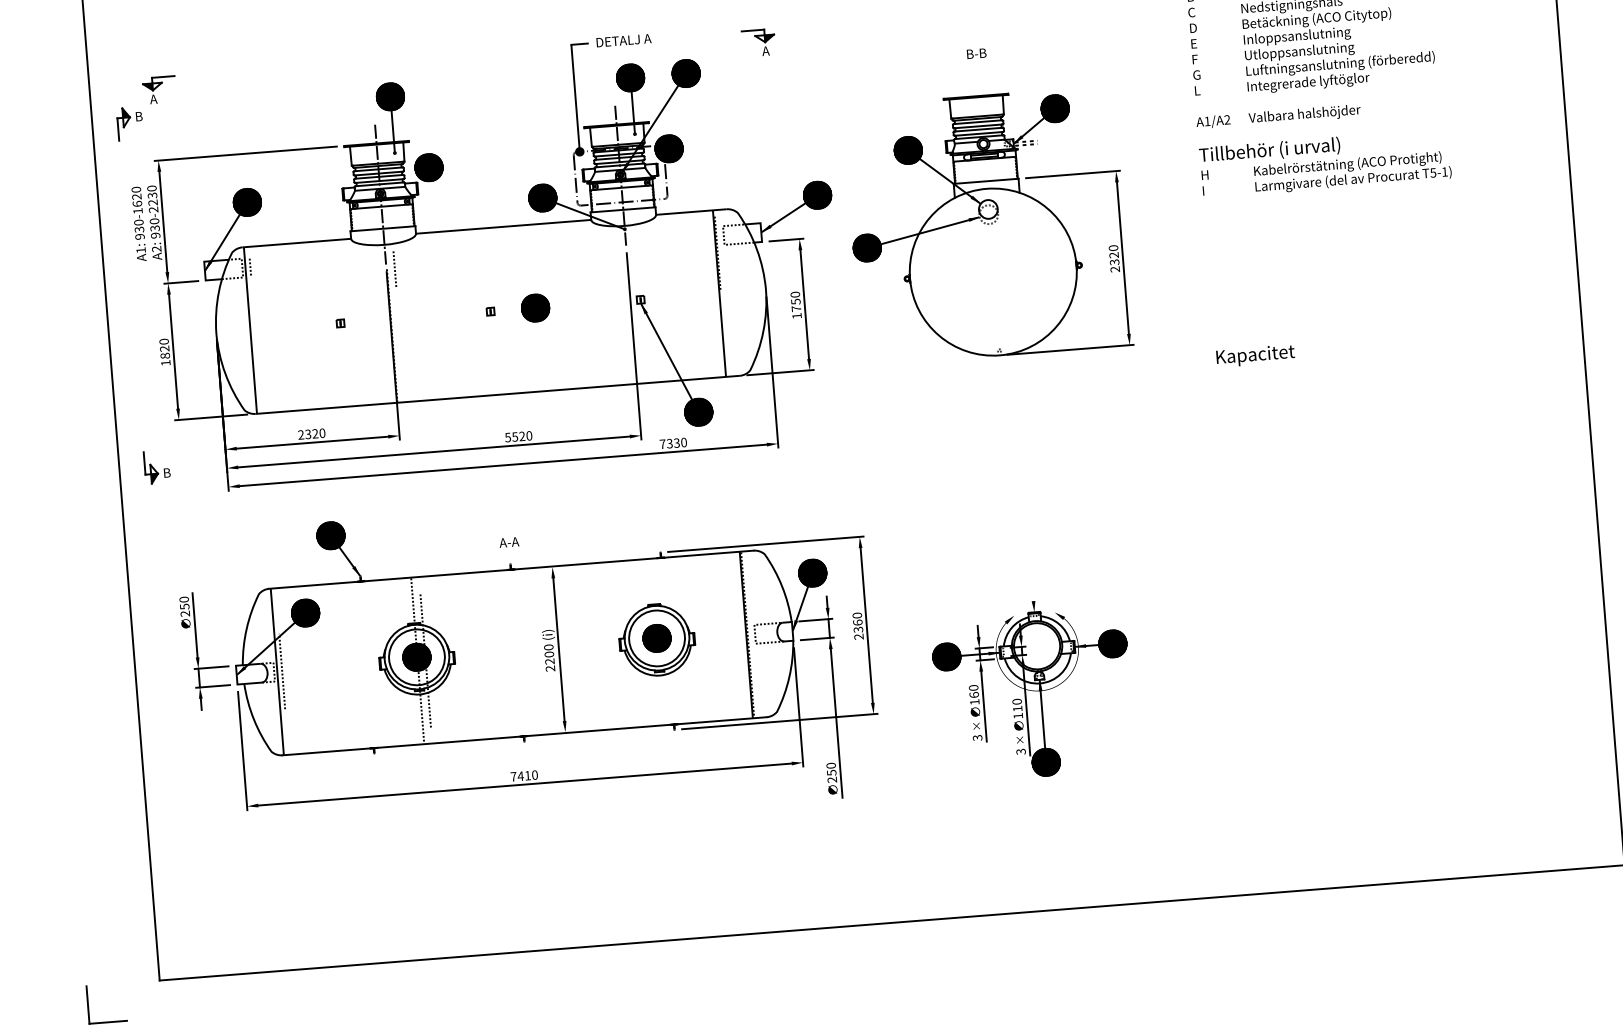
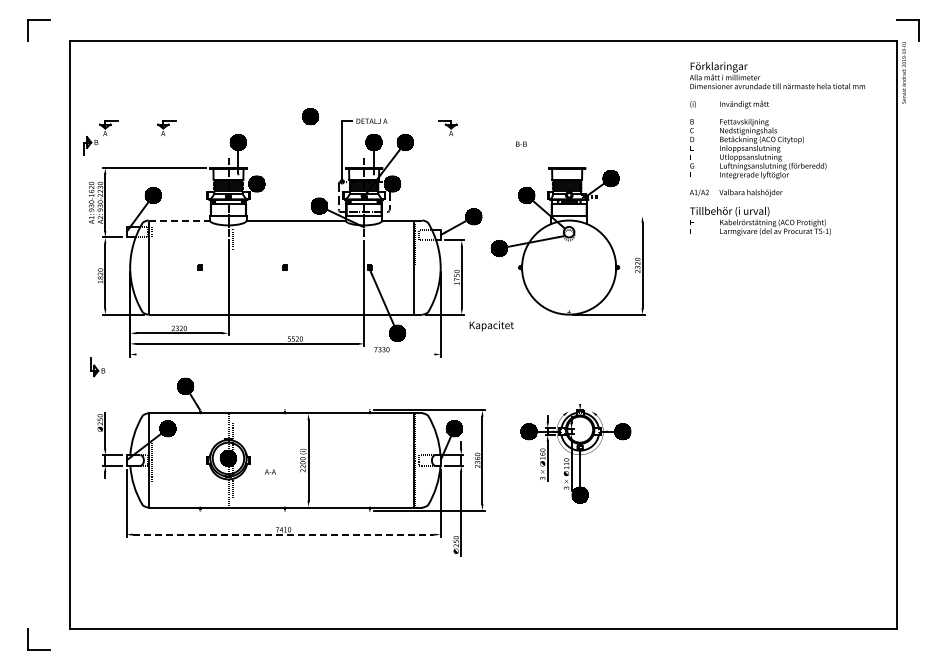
text: (976, 52) -> (521, 143), moved
part: (261, 80) -> (166, 127), added
line: (1071, 174) -> (617, 216), removed
line: (297, 243) -> (179, 220), solid -> dashed
part: (535, 307) -> (310, 116), moved
text: (1255, 356) -> (491, 326), moved
line: (503, 465) -> (285, 354), removed
part: (156, 467) -> (97, 367), moved
text: (509, 541) -> (270, 471), moved
part: (656, 640) -> (363, 459), removed
part: (1032, 689) -> (575, 453), moved
line: (524, 784) -> (283, 534), solid -> dashed

